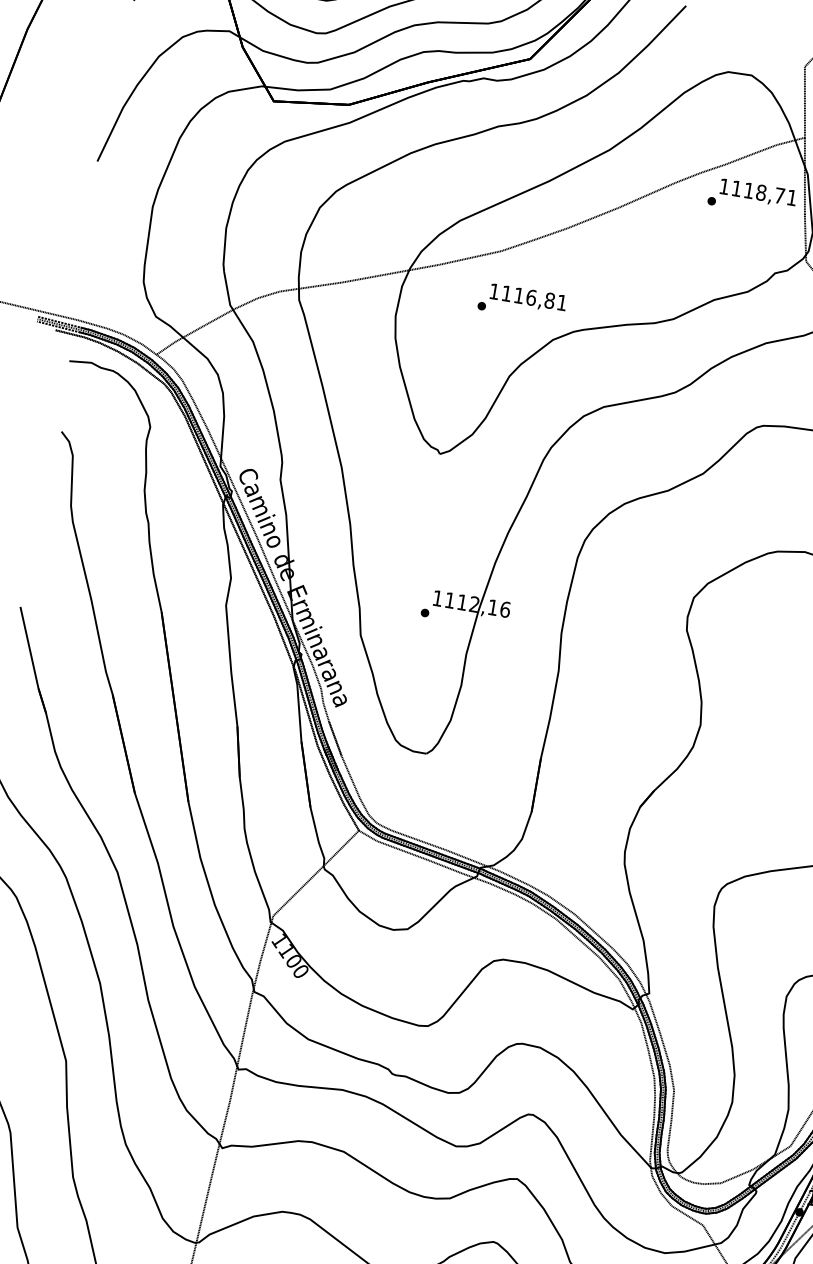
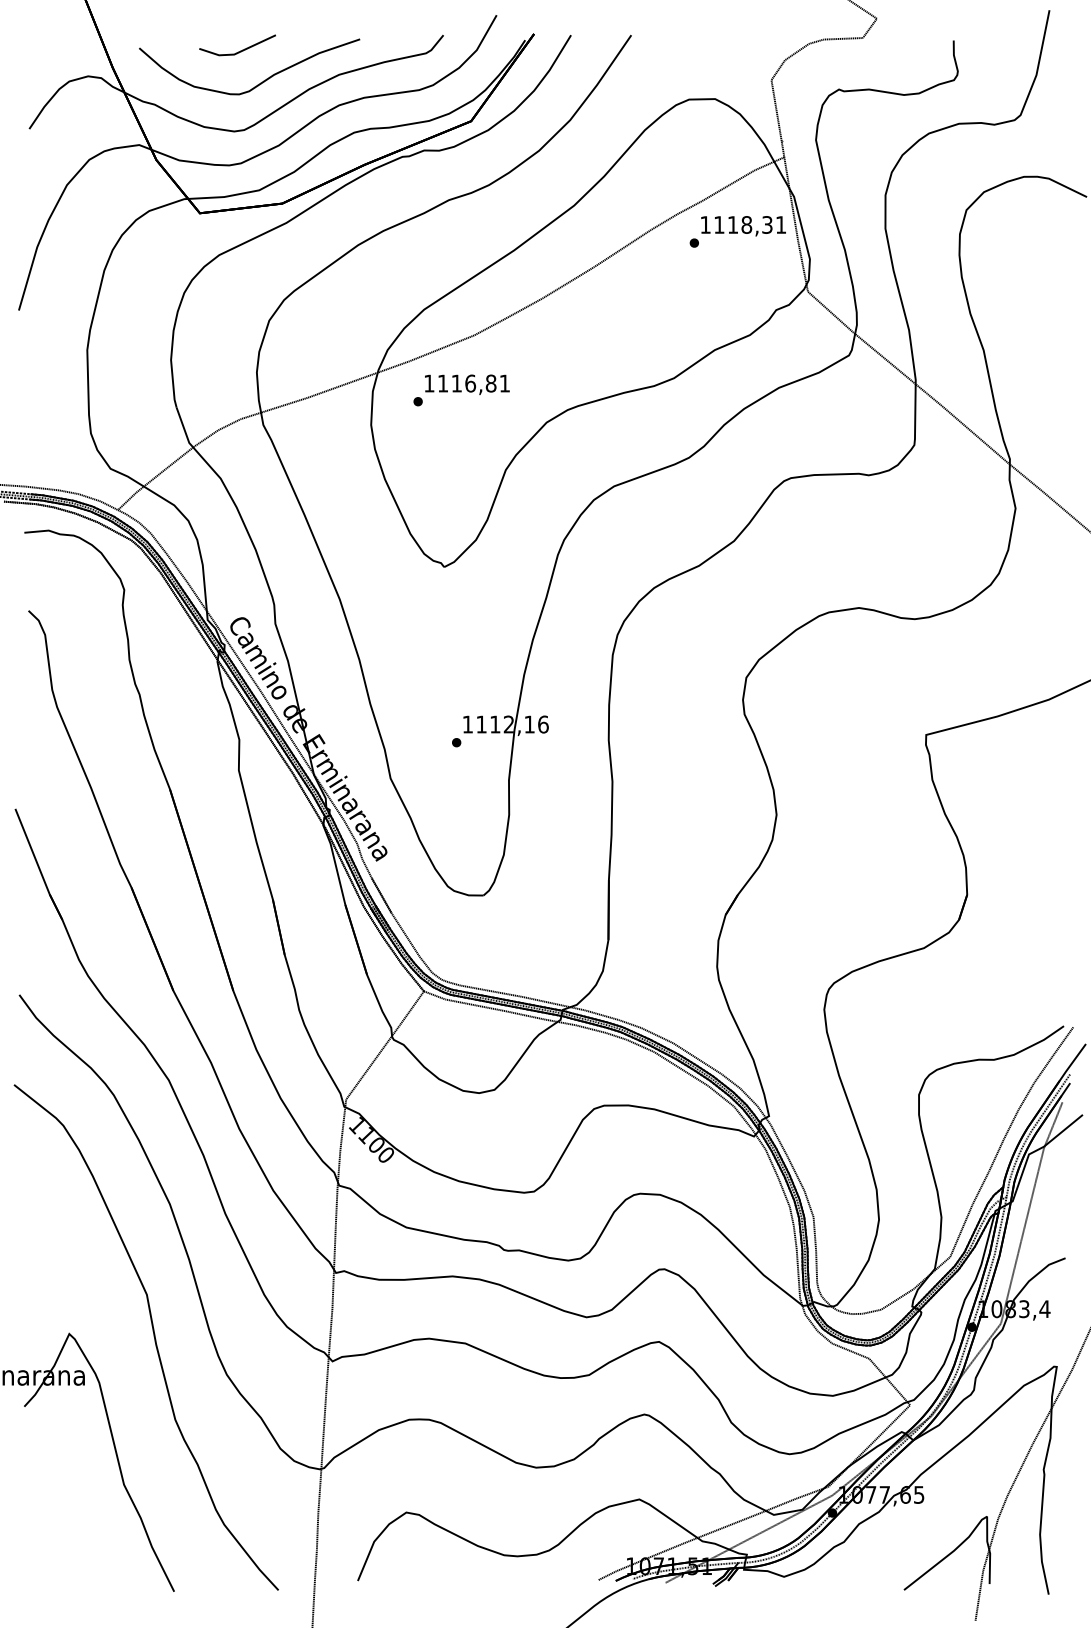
text: (779, 195) -> (767, 224), 1118,71 -> 1118,31
text: (522, 302) -> (461, 390), moved

